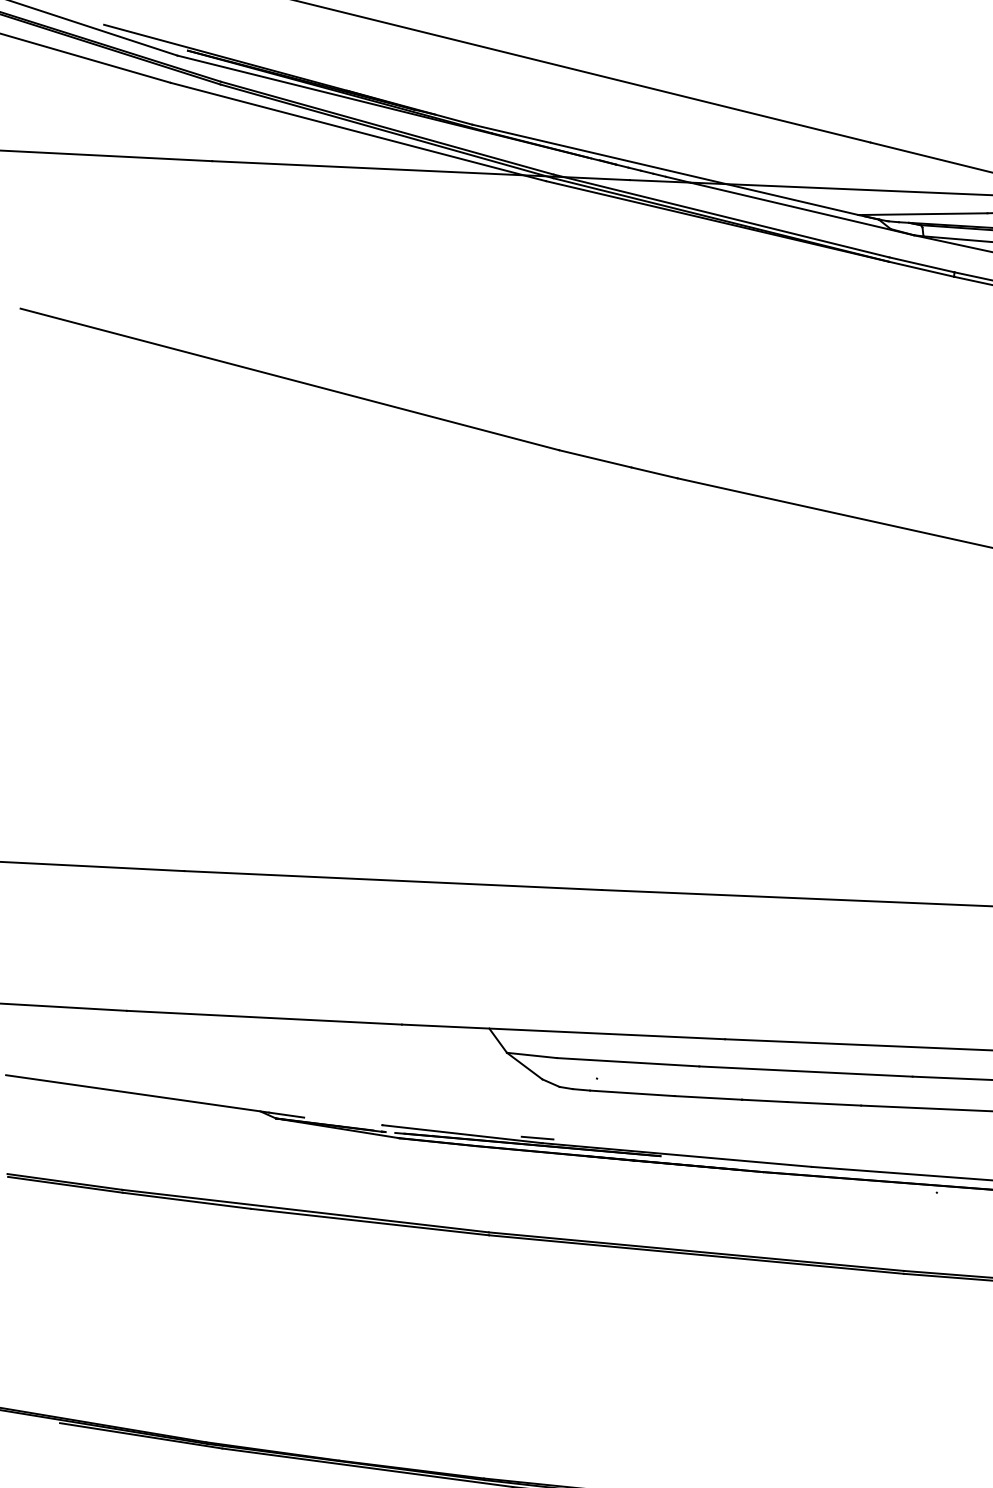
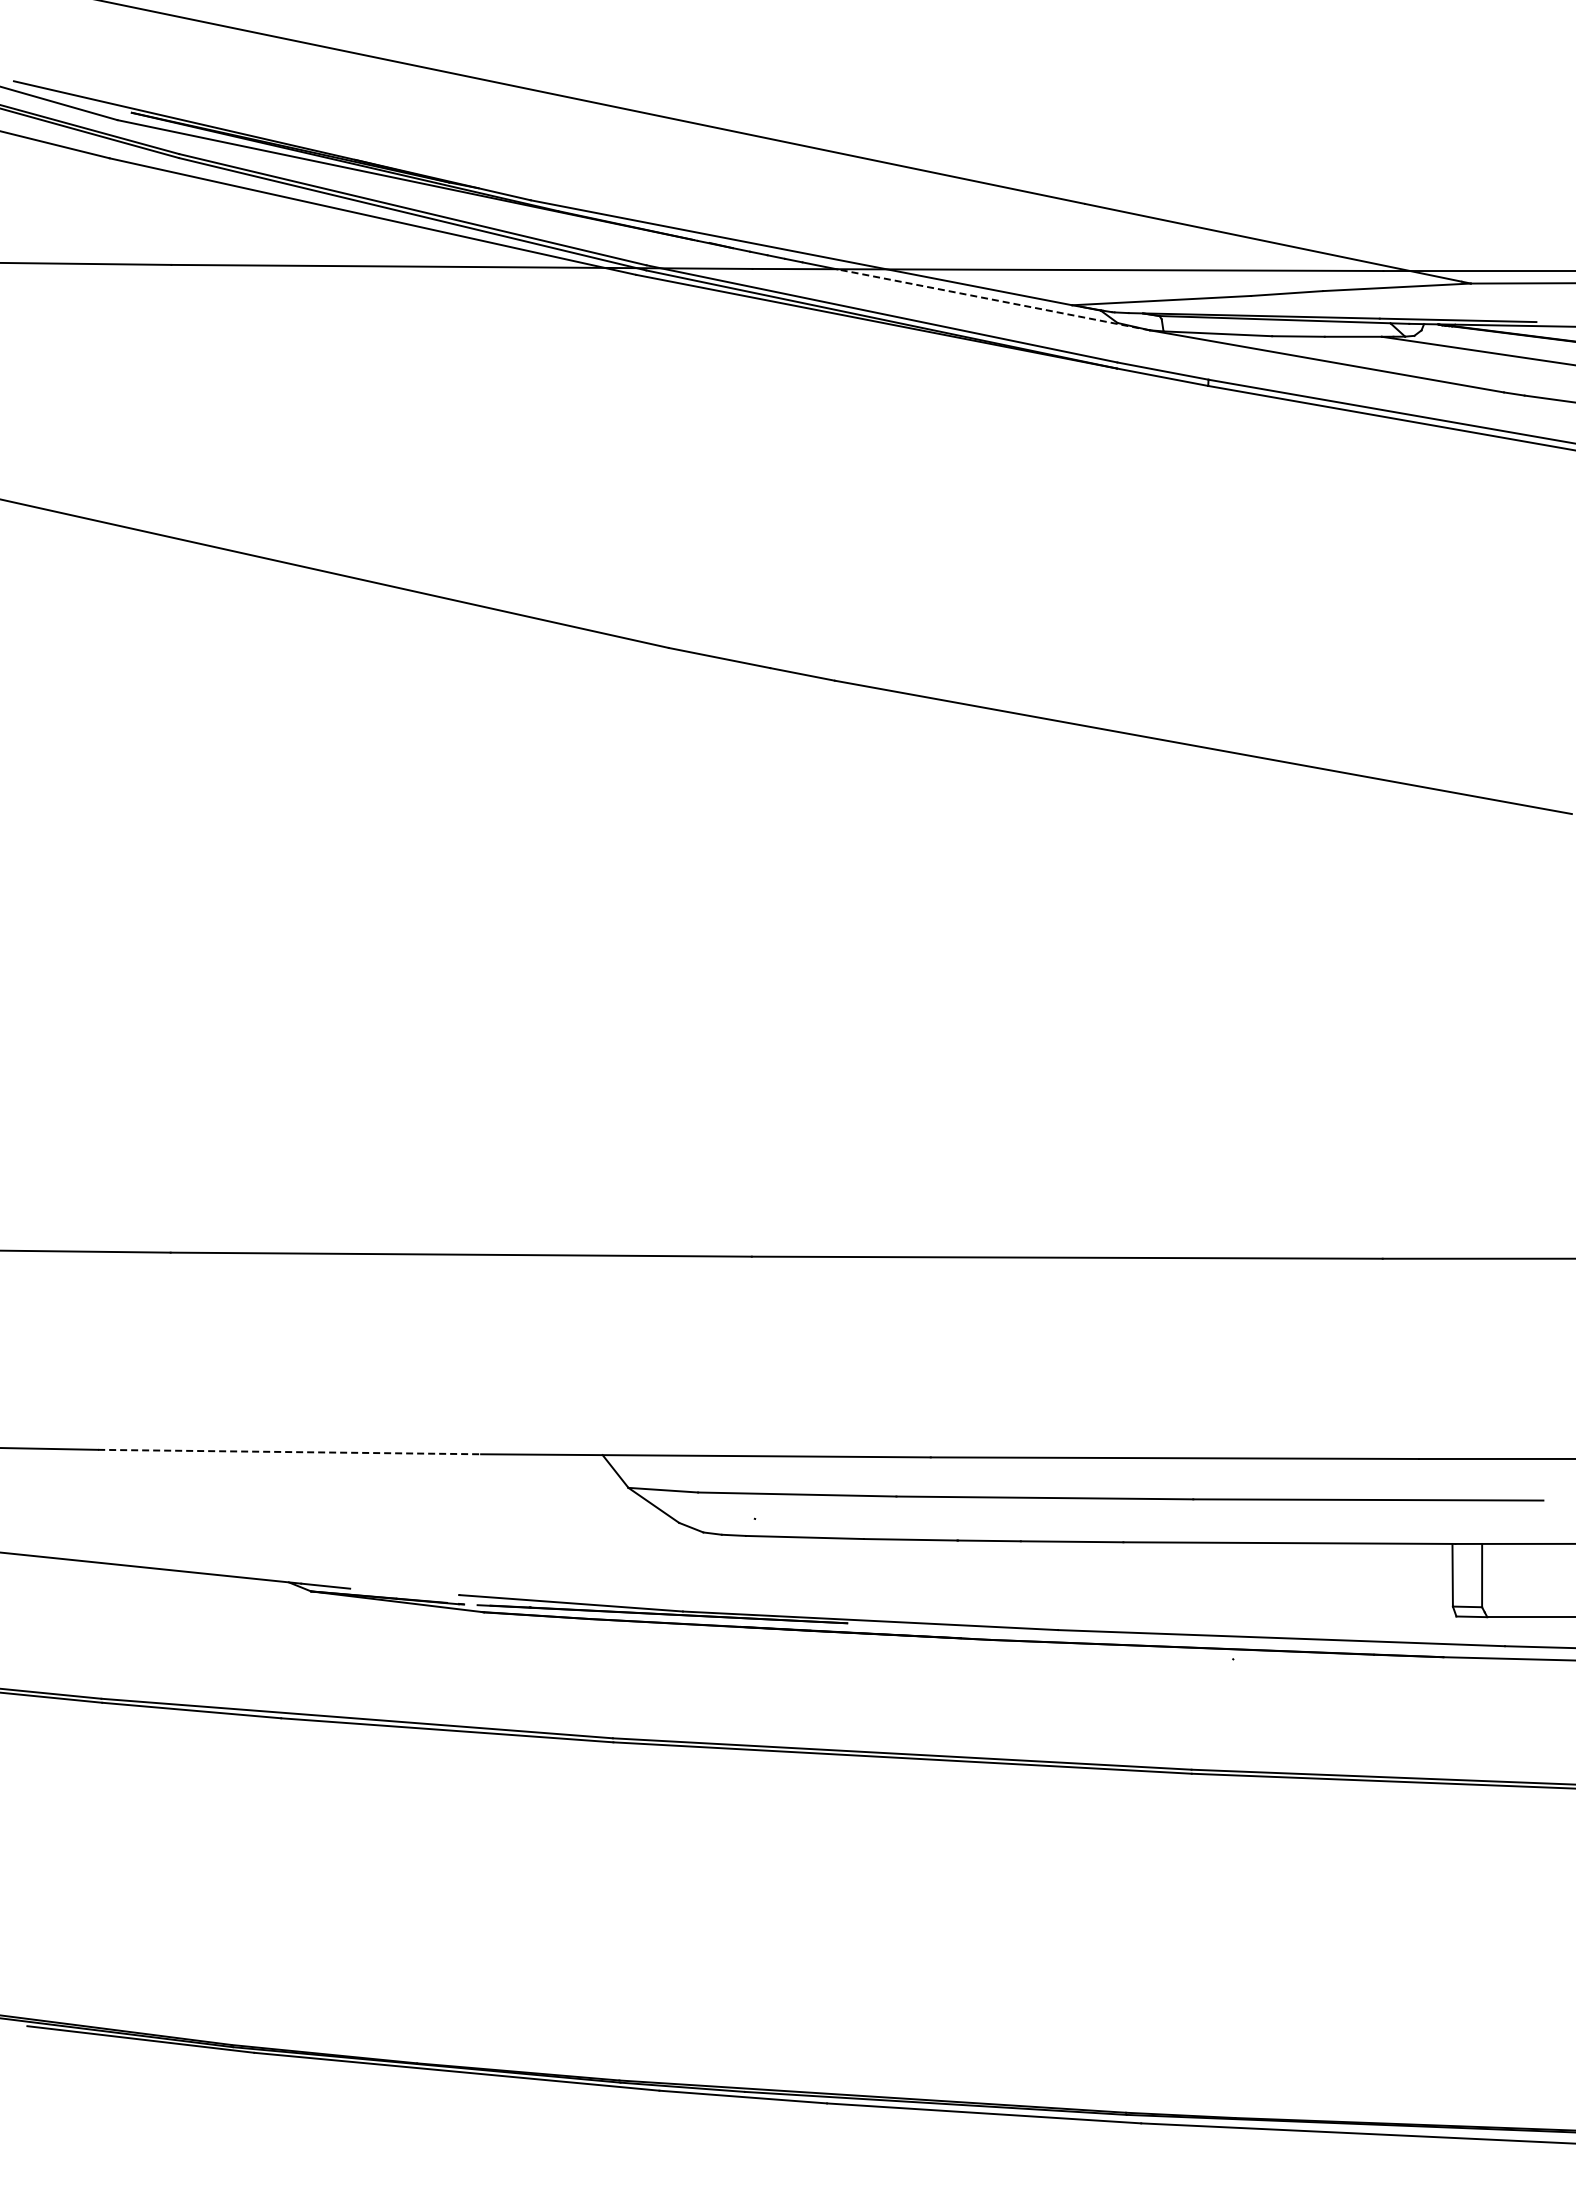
line: (802, 208) -> (993, 299), solid -> dashed
line: (265, 1018) -> (290, 1452), solid -> dashed
line: (537, 1137) -> (675, 1604), removed

